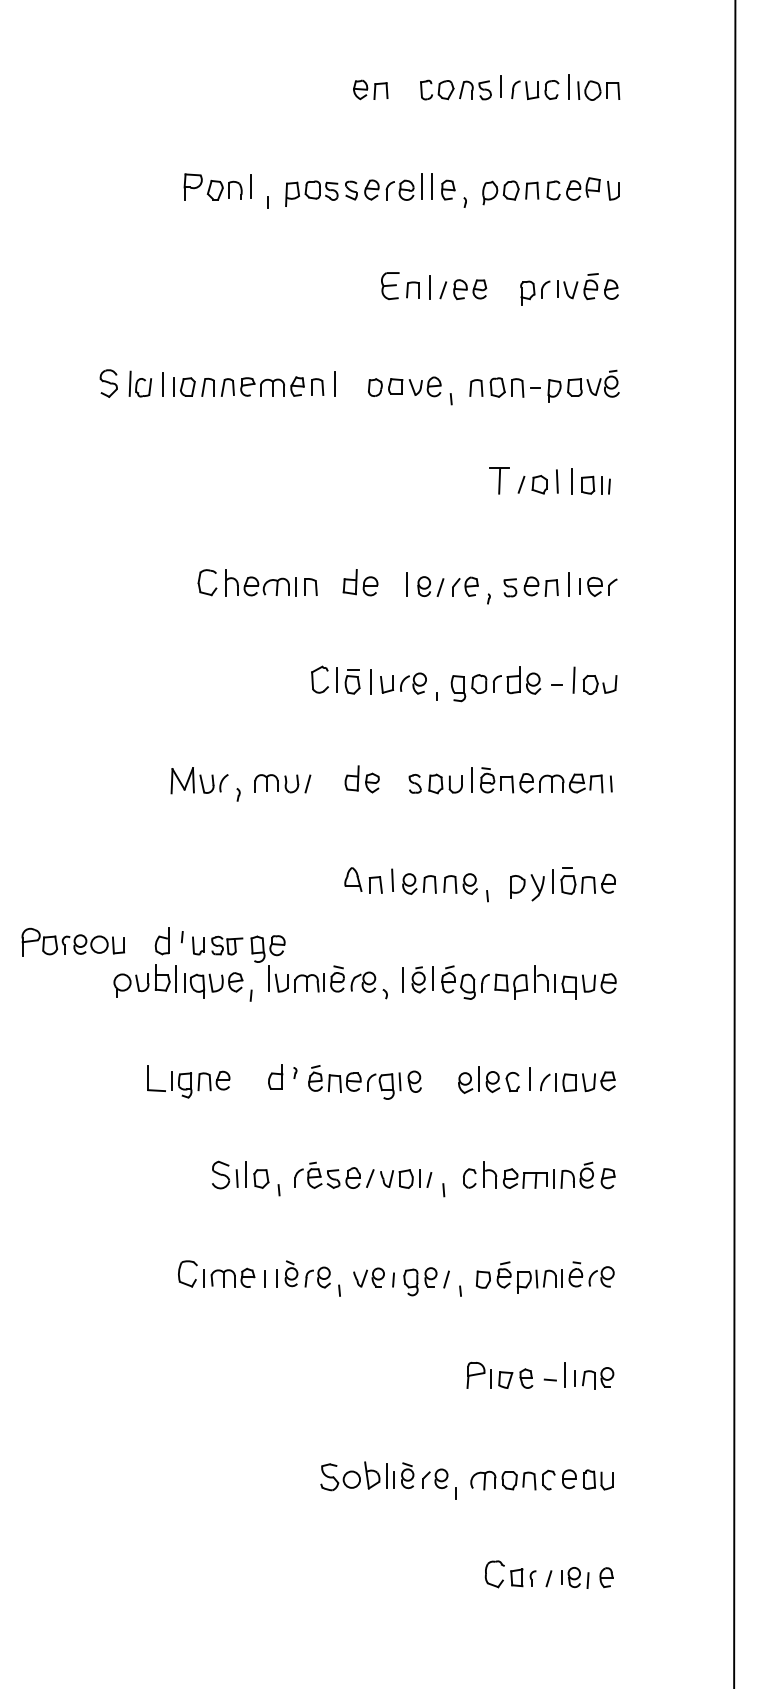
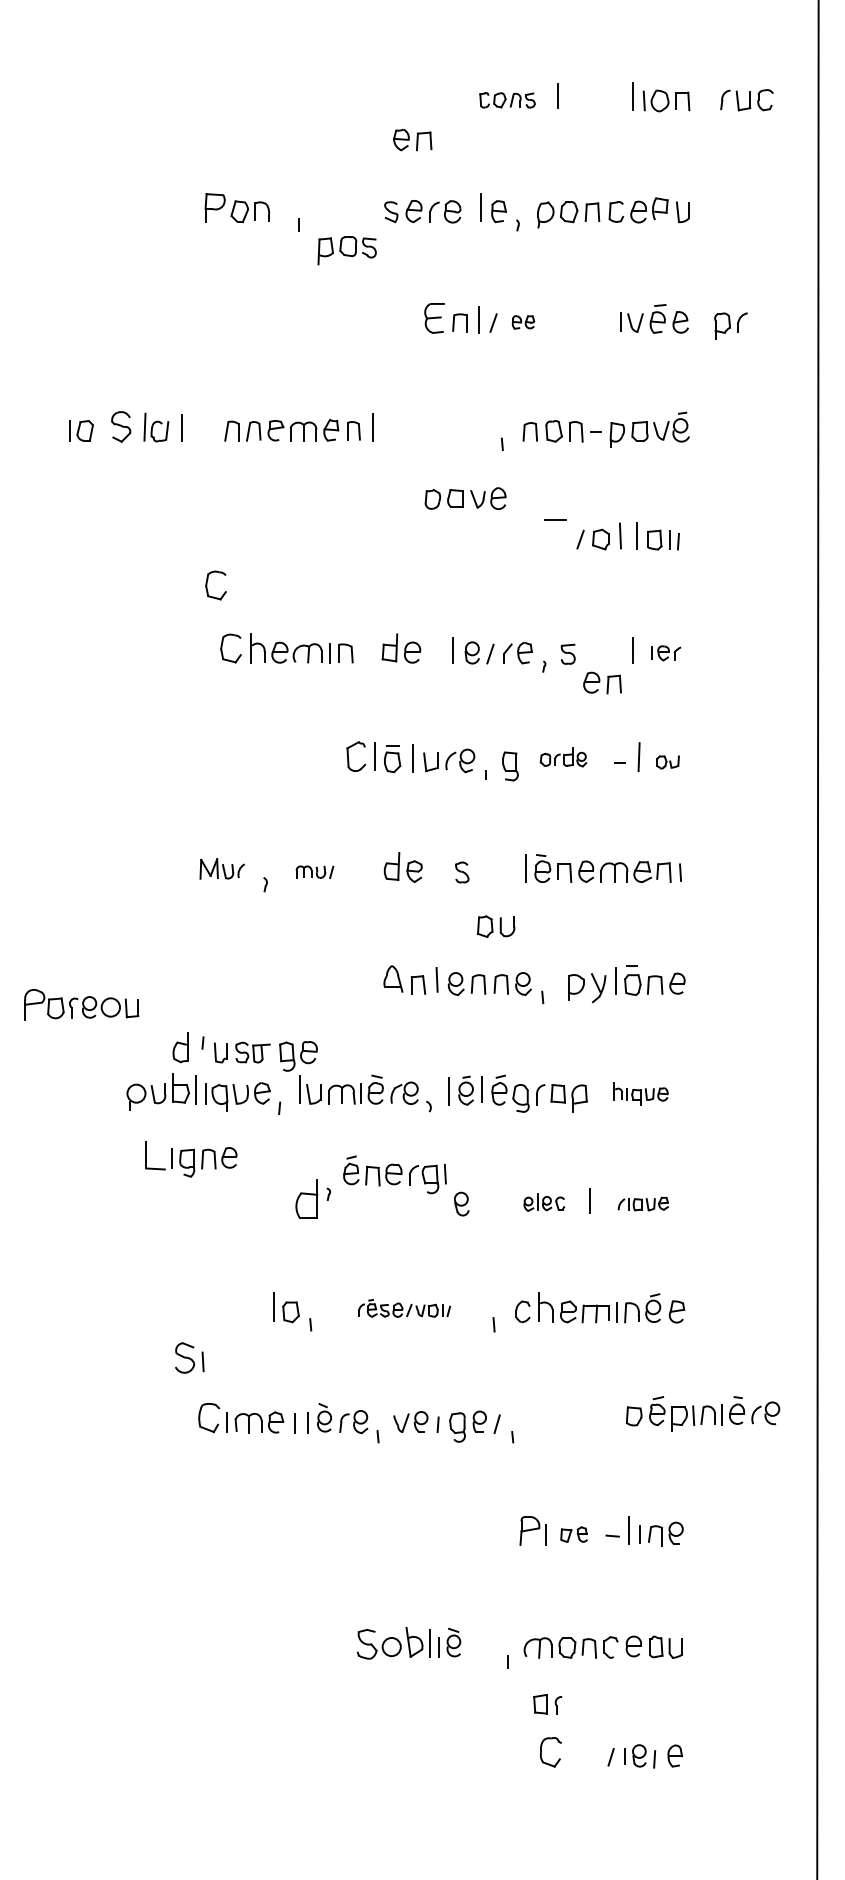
part: (370, 90) -> (412, 140), moved
part: (455, 90) -> (507, 100), size x0.7
part: (534, 90) -> (746, 100), moved
line: (251, 186) -> (279, 207), removed
line: (421, 186) -> (469, 207), removed
part: (311, 193) -> (346, 250), moved
part: (470, 289) -> (523, 322), size x0.6
part: (534, 292) -> (730, 325), moved
part: (184, 386) -> (81, 430), moved
part: (404, 386) -> (465, 498), moved
line: (498, 481) -> (555, 535), removed
part: (186, 526) -> (207, 585), added
part: (541, 586) -> (602, 682), moved
part: (598, 587) -> (666, 653), size x0.7
part: (506, 680) -> (563, 757), size x0.6
part: (599, 685) -> (667, 762), size x0.6
part: (199, 780) -> (222, 868), size x0.7
part: (282, 782) -> (314, 871), size x0.6
part: (445, 783) -> (496, 926), moved
part: (73, 941) -> (81, 1004), moved
part: (575, 982) -> (640, 1093), size x0.6
part: (275, 1076) -> (306, 1198), size x1.4
part: (489, 1080) -> (544, 1202), size x0.6
part: (578, 1081) -> (643, 1203), size x0.6
part: (189, 1082) -> (191, 1159), moved
part: (354, 1082) -> (394, 1174), moved
part: (224, 1174) -> (189, 1357), moved
part: (363, 1175) -> (404, 1308), size x0.6
part: (545, 1277) -> (703, 1413), moved
part: (515, 1378) -> (573, 1534), size x0.7
part: (435, 1478) -> (484, 1645), removed
part: (523, 1578) -> (547, 1704), moved

